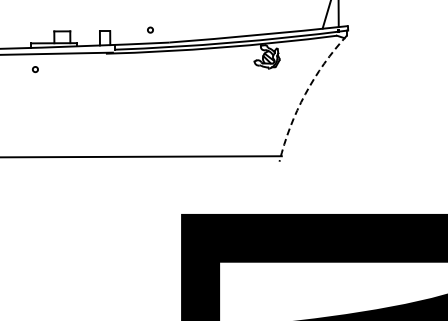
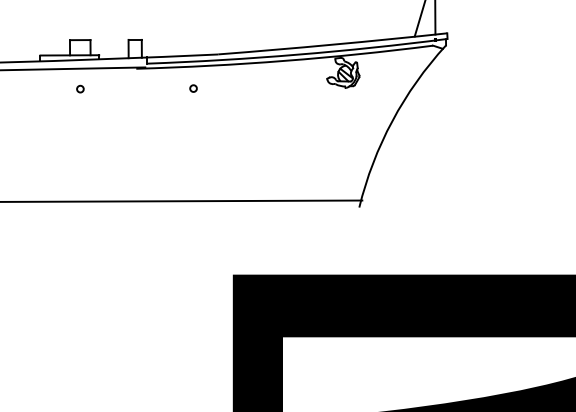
circle: (150, 29) -> (193, 87), moved
circle: (35, 69) -> (80, 89), moved
arc: (305, 94) -> (392, 121), dashed -> solid

